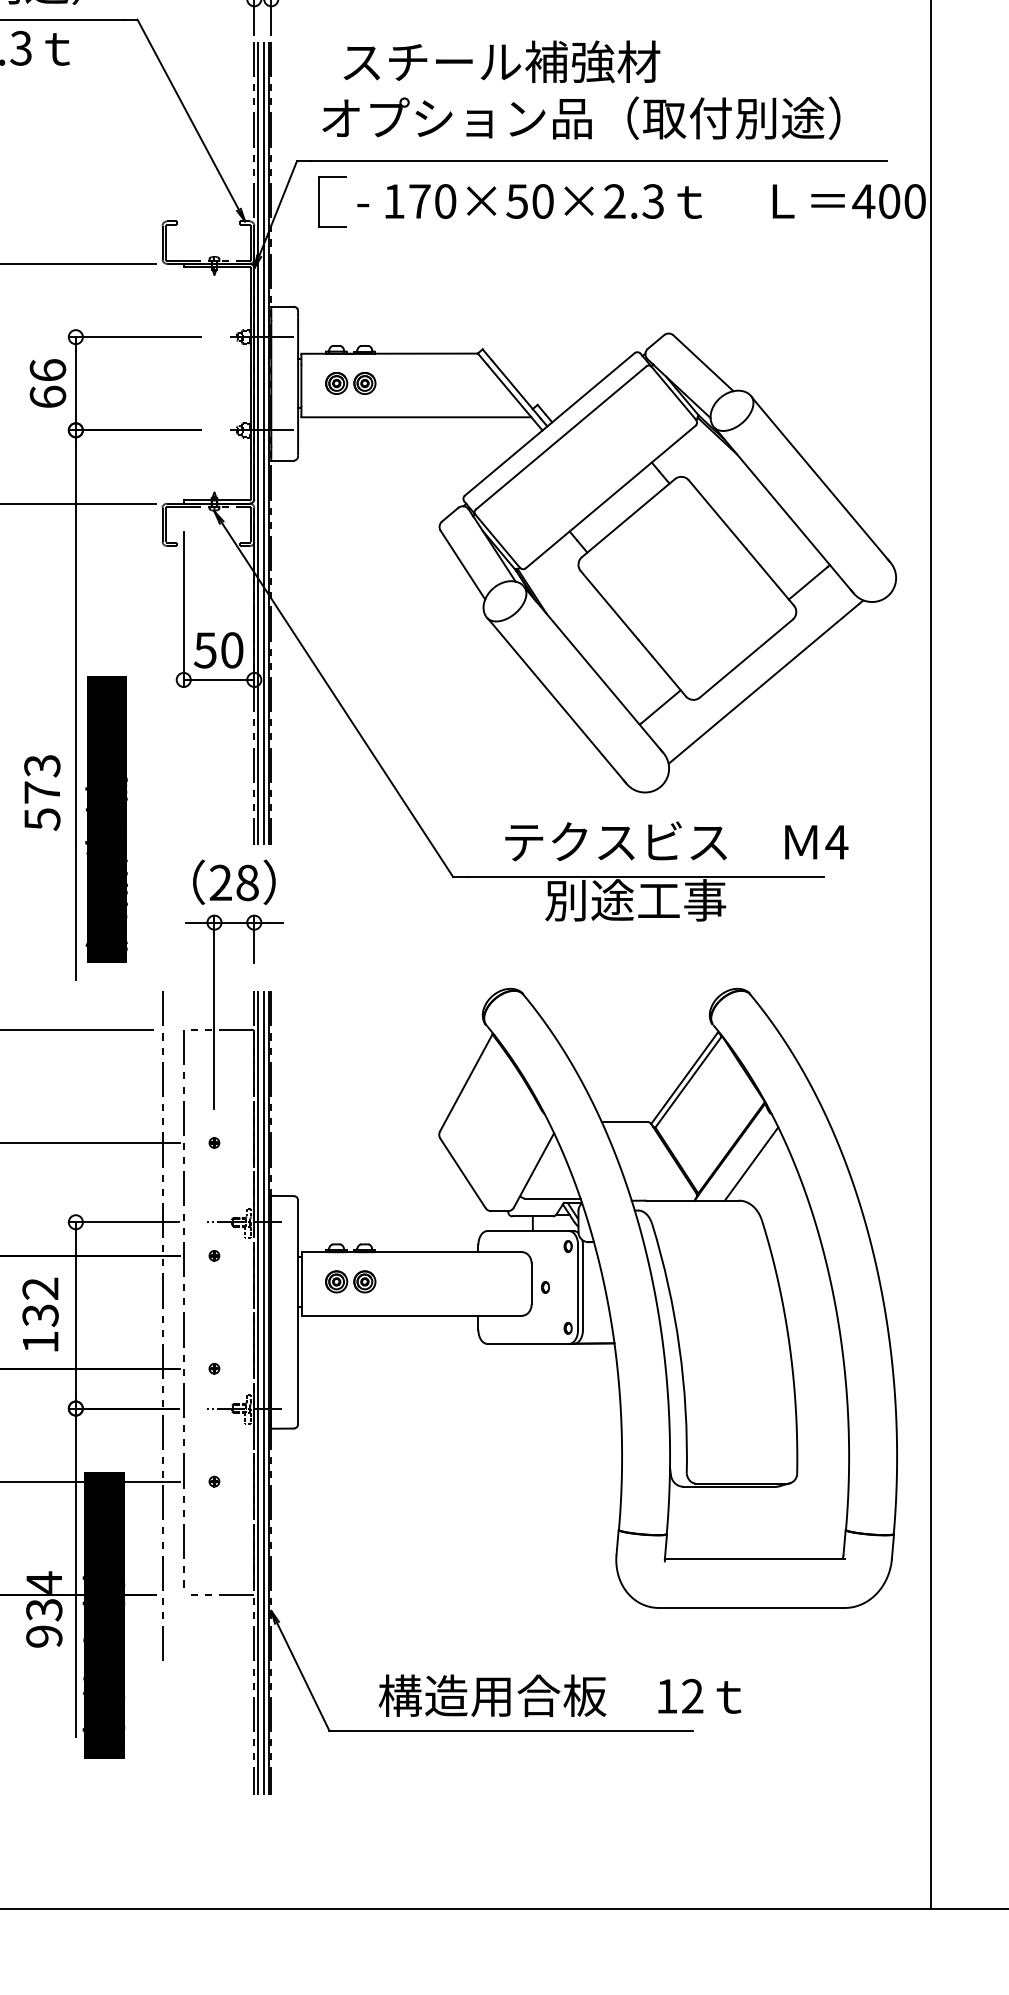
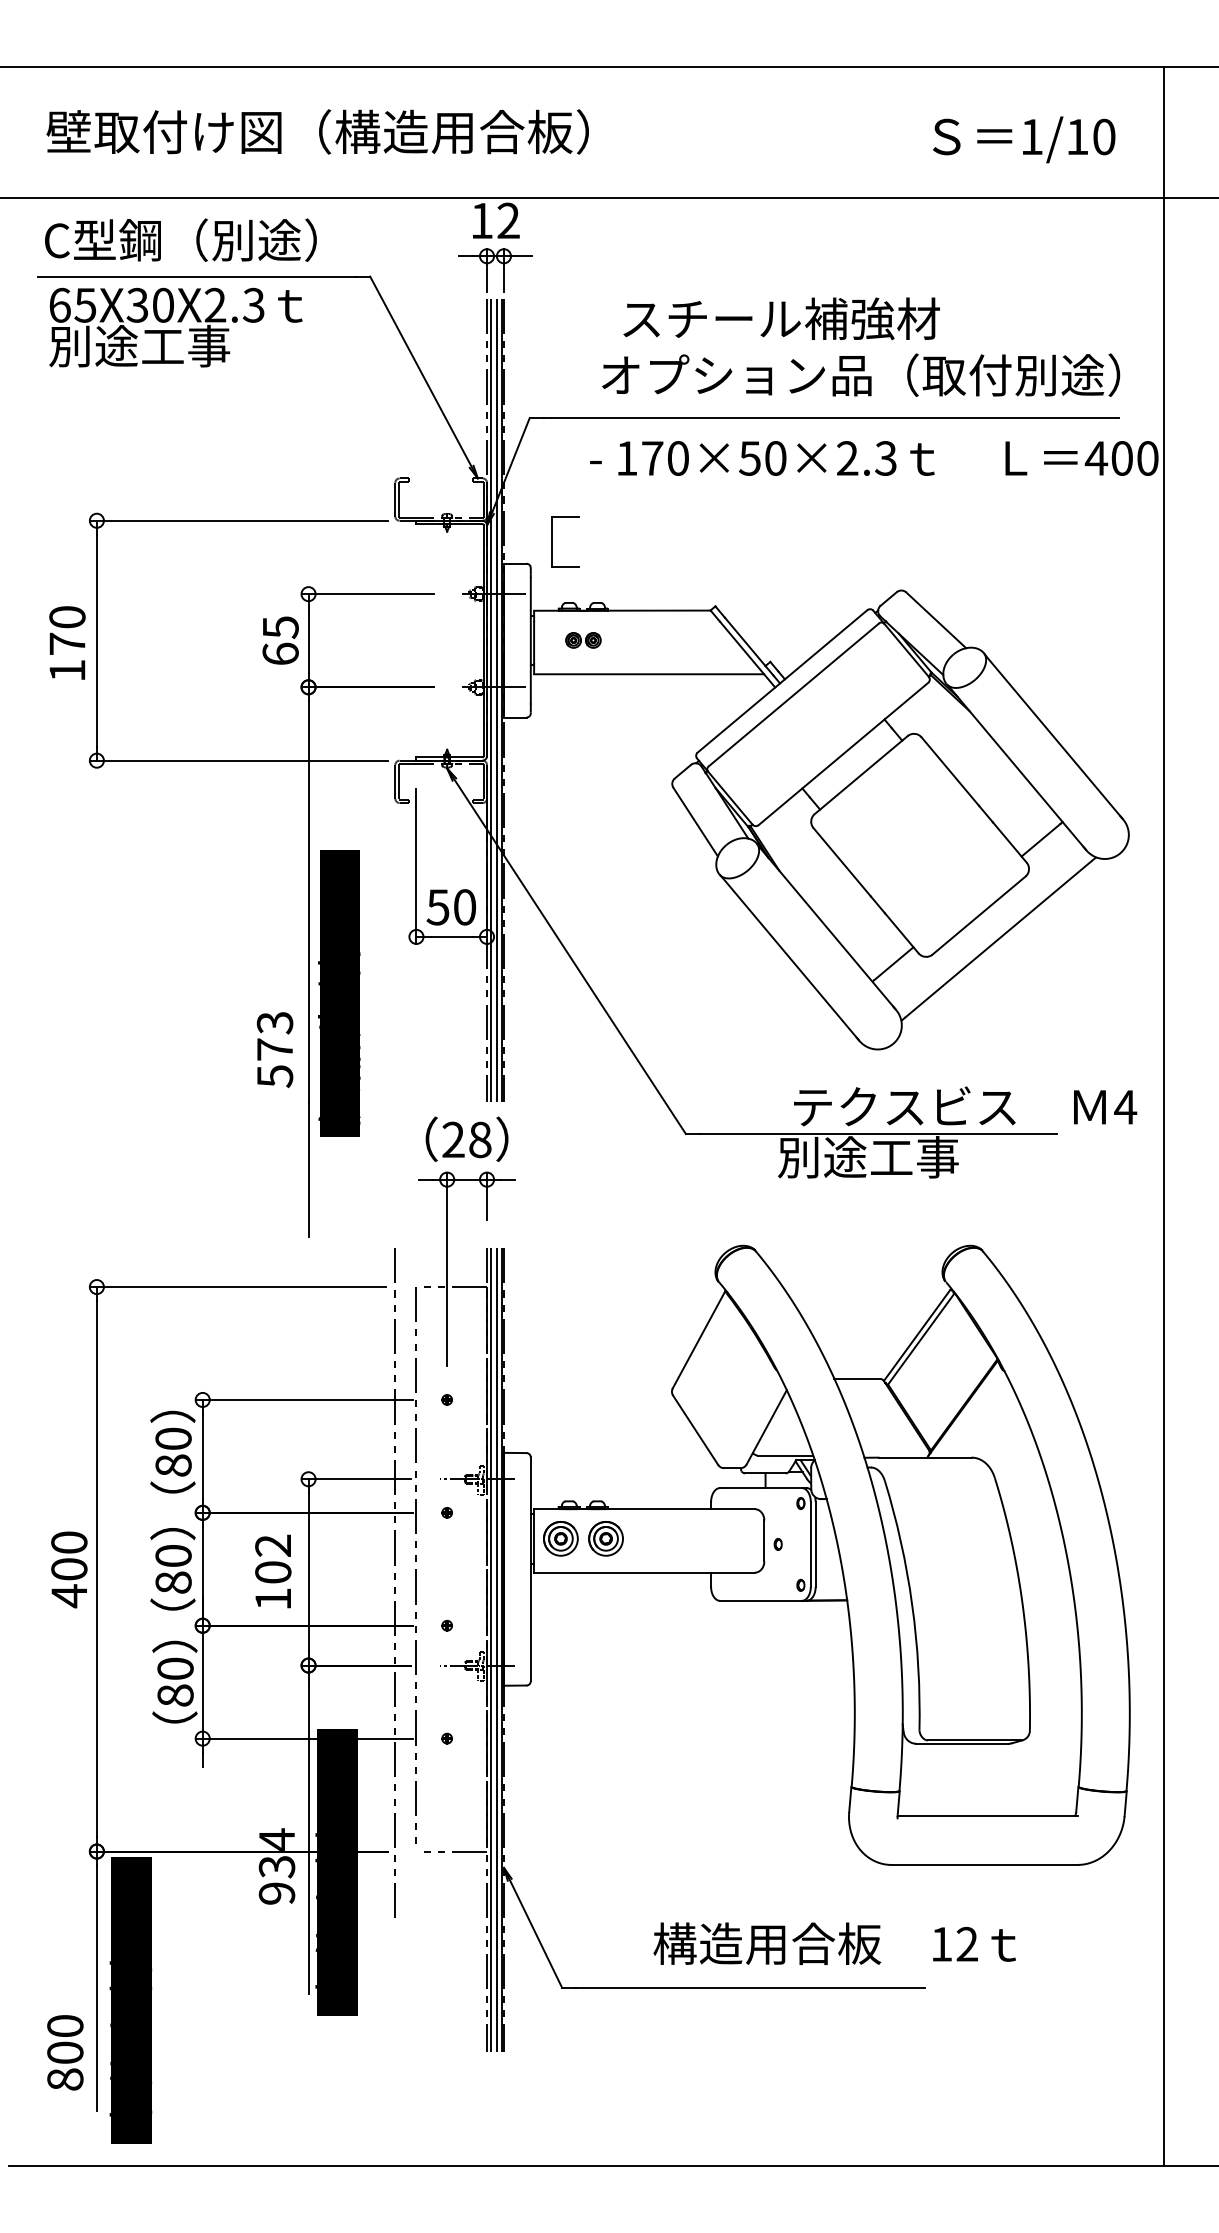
text: (581, 89) -> (861, 346), moved
part: (319, 201) -> (552, 541), moved
text: (47, 370) -> (280, 627), 66 -> 65
part: (350, 383) -> (583, 640), size x0.7
text: (106, 819) -> (339, 993), moved
text: (676, 841) -> (965, 1106), moved
line: (751, 1163) -> (984, 1420), removed
part: (350, 1281) -> (583, 1538), size x1.6
text: (40, 1315) -> (273, 1572), 132 -> 102
text: (559, 1695) -> (834, 1943), moved

